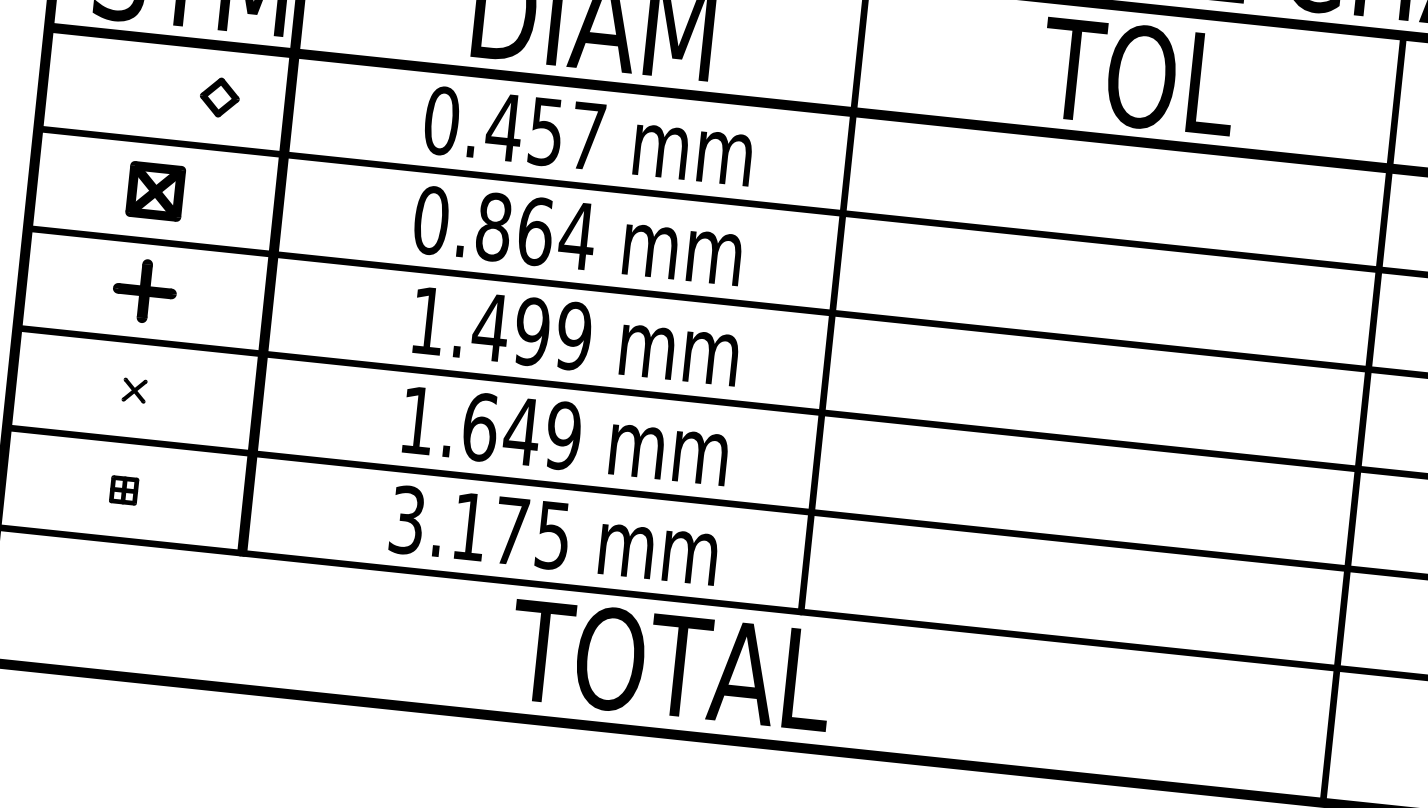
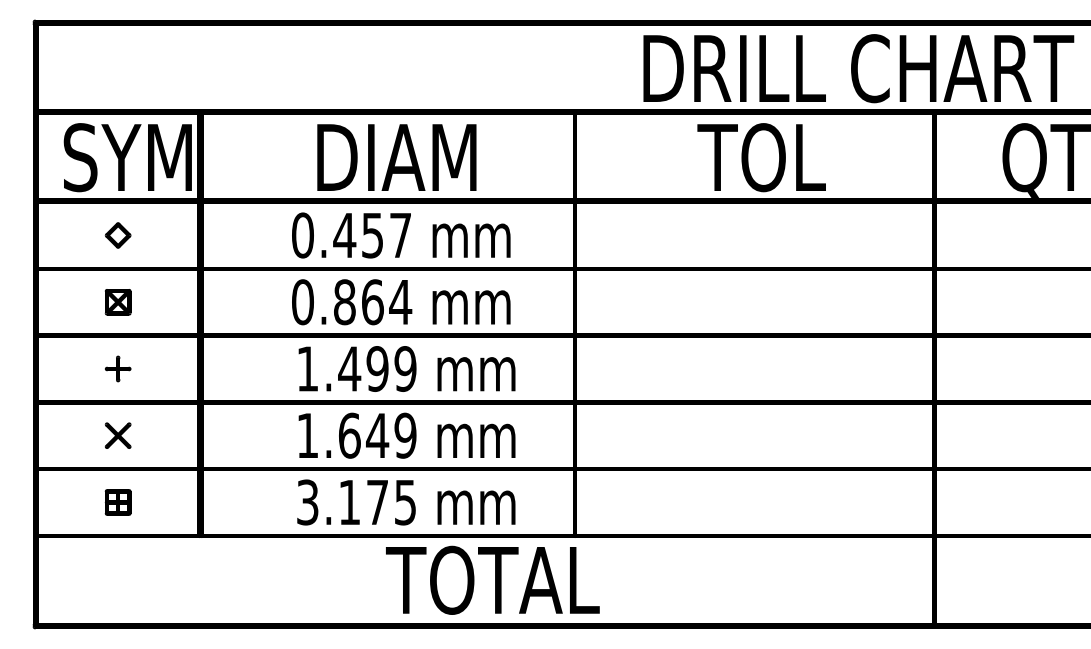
part: (218, 97) -> (117, 235), moved
part: (154, 191) -> (117, 302), size x0.71
part: (145, 290) -> (118, 368), size x0.62
part: (133, 390) -> (117, 435), size x1.67
part: (123, 490) -> (117, 502), size x1.43

